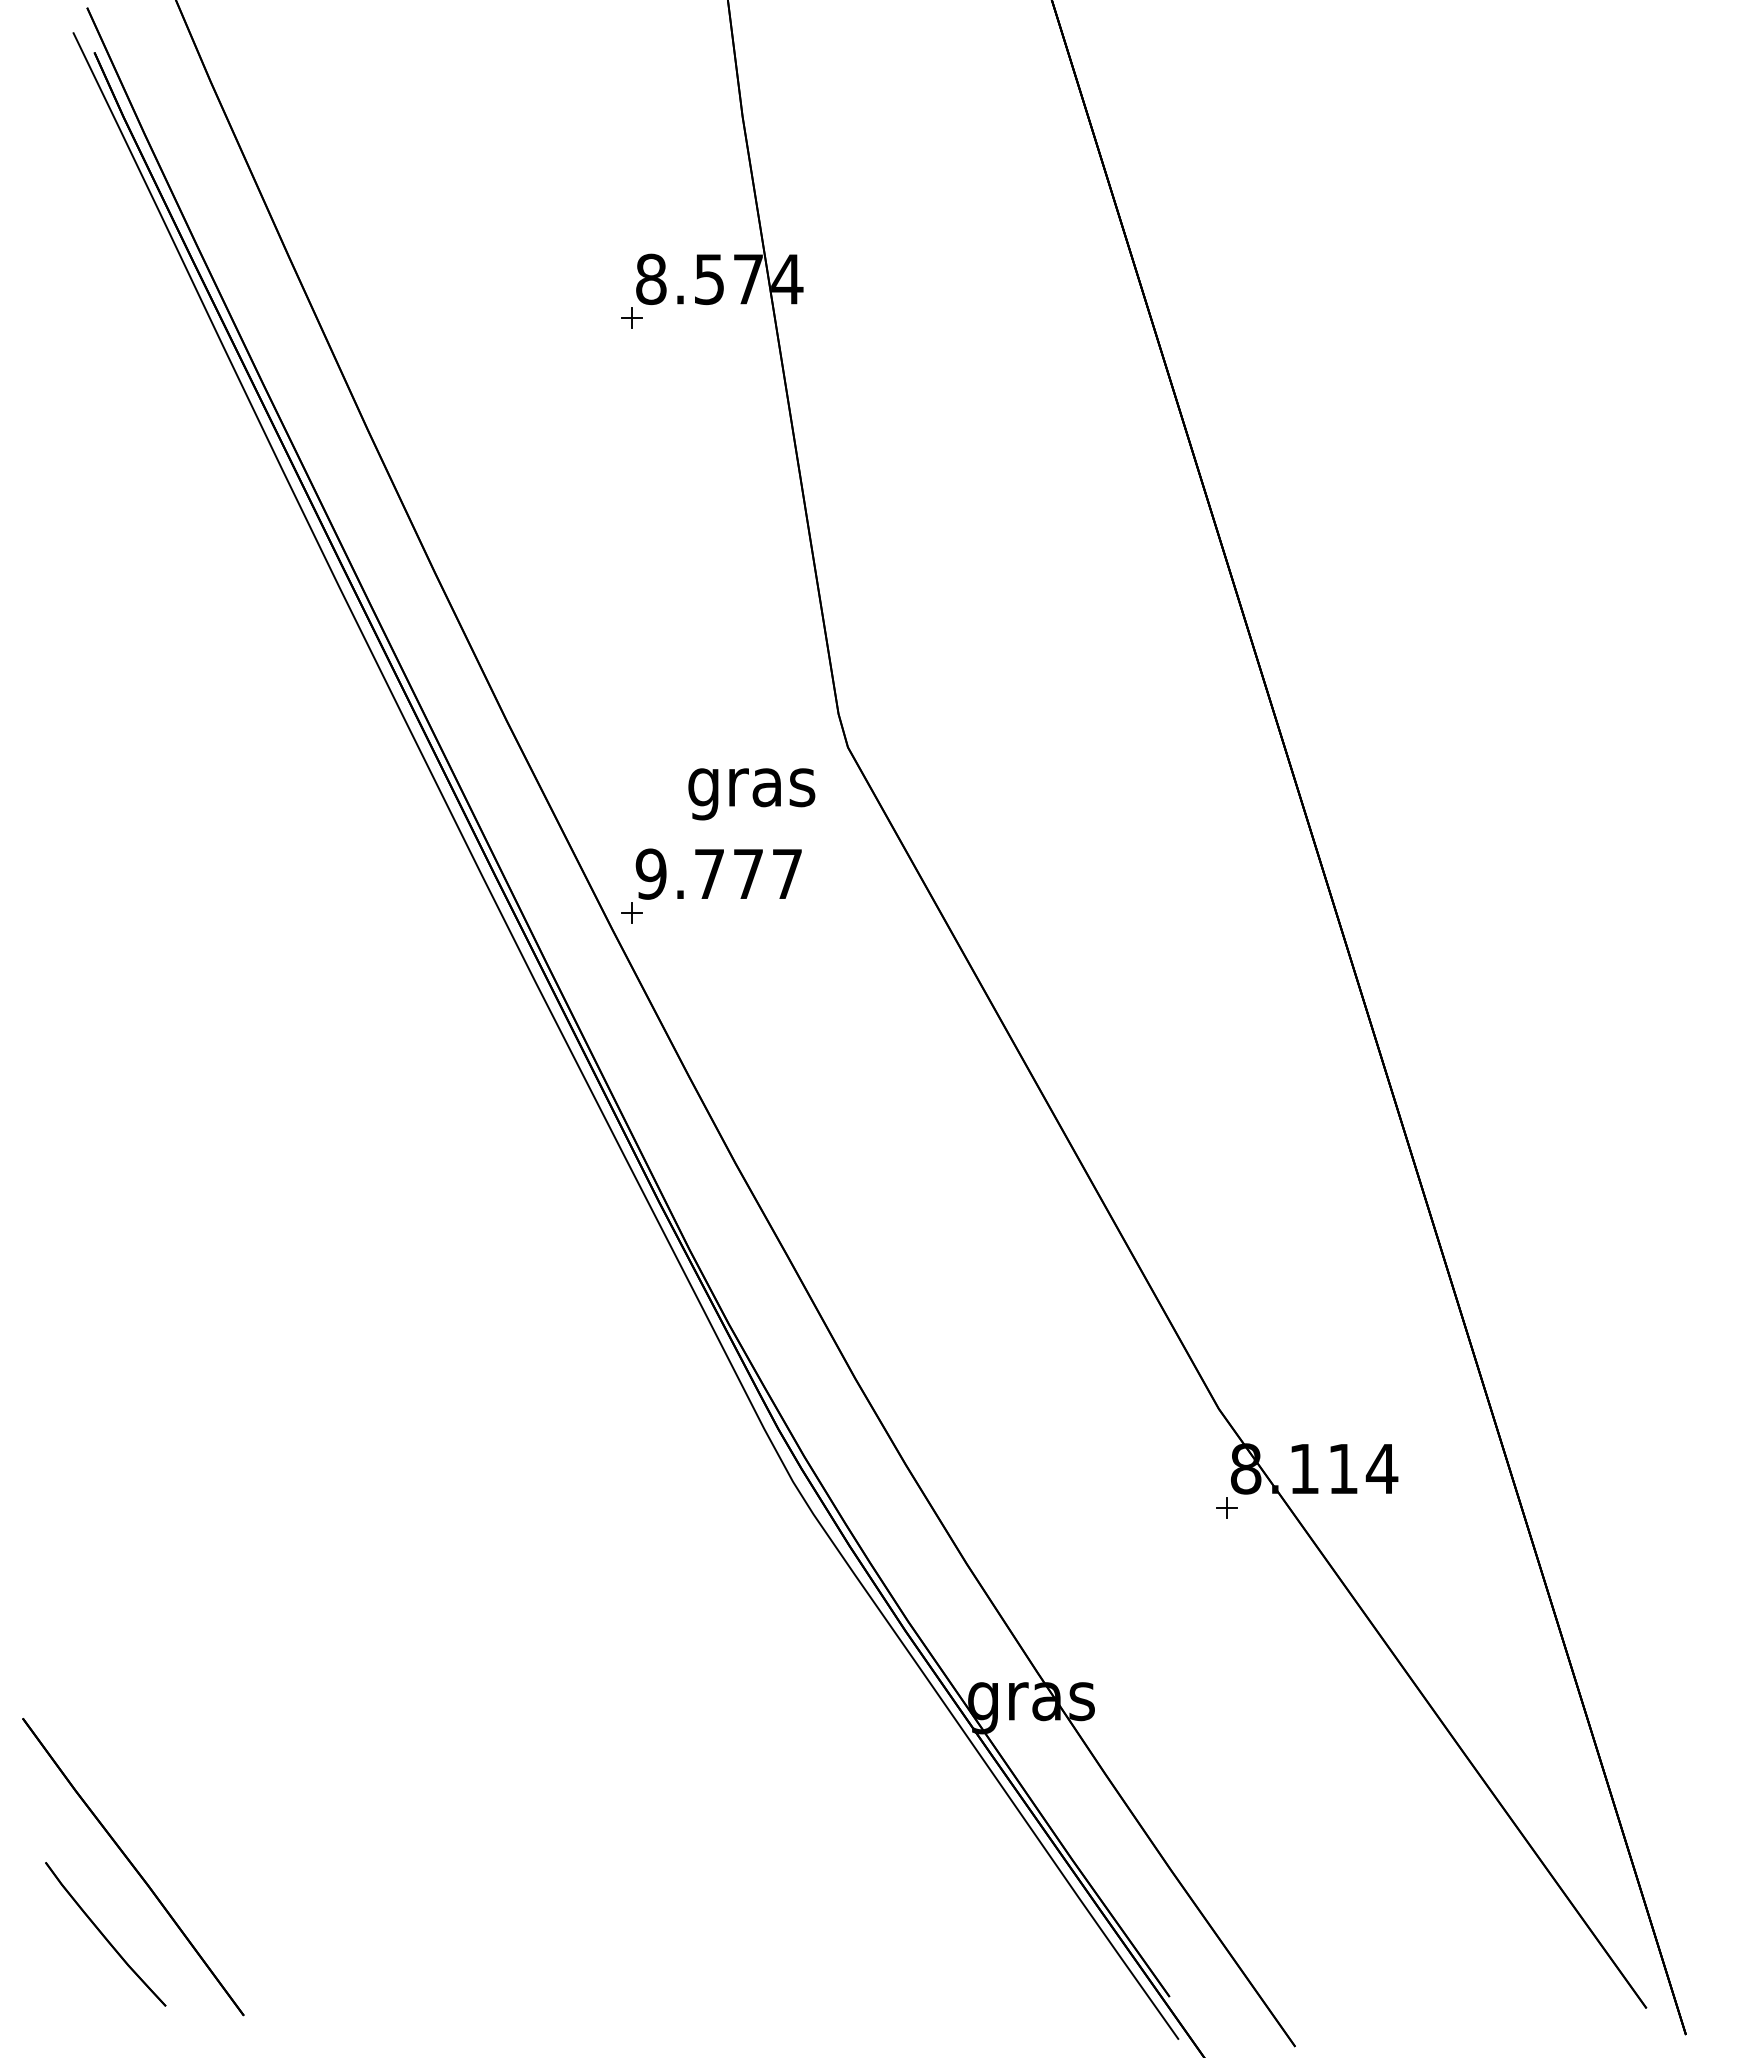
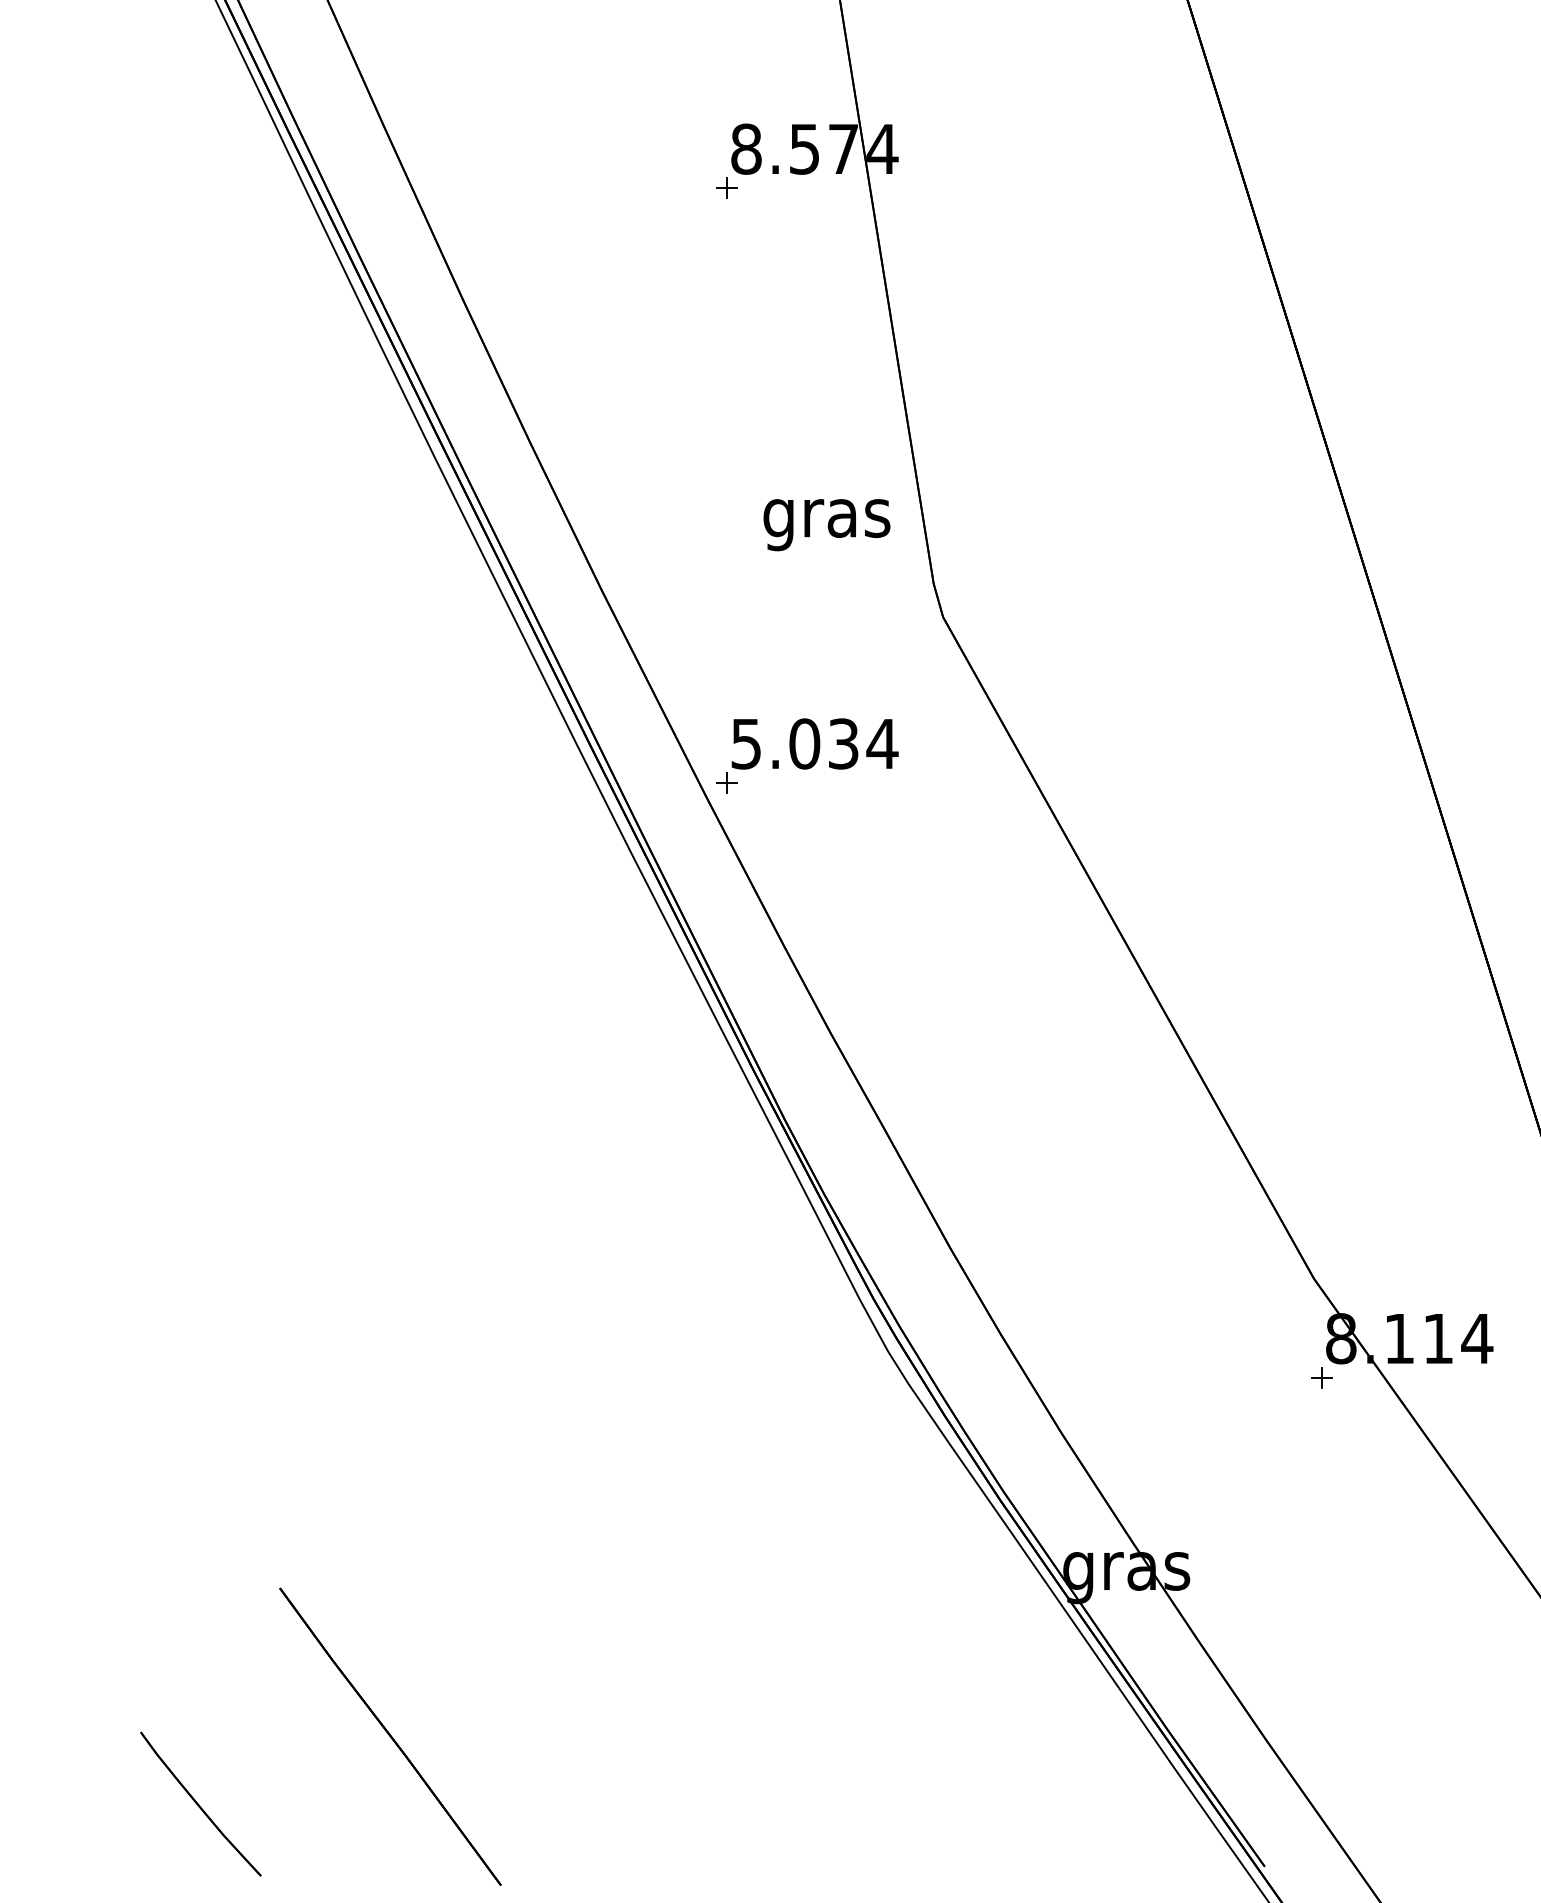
text: (751, 794) -> (826, 525), moved
text: (719, 873) -> (814, 743), 9.777 -> 5.034
part: (133, 1867) -> (390, 1737), moved

